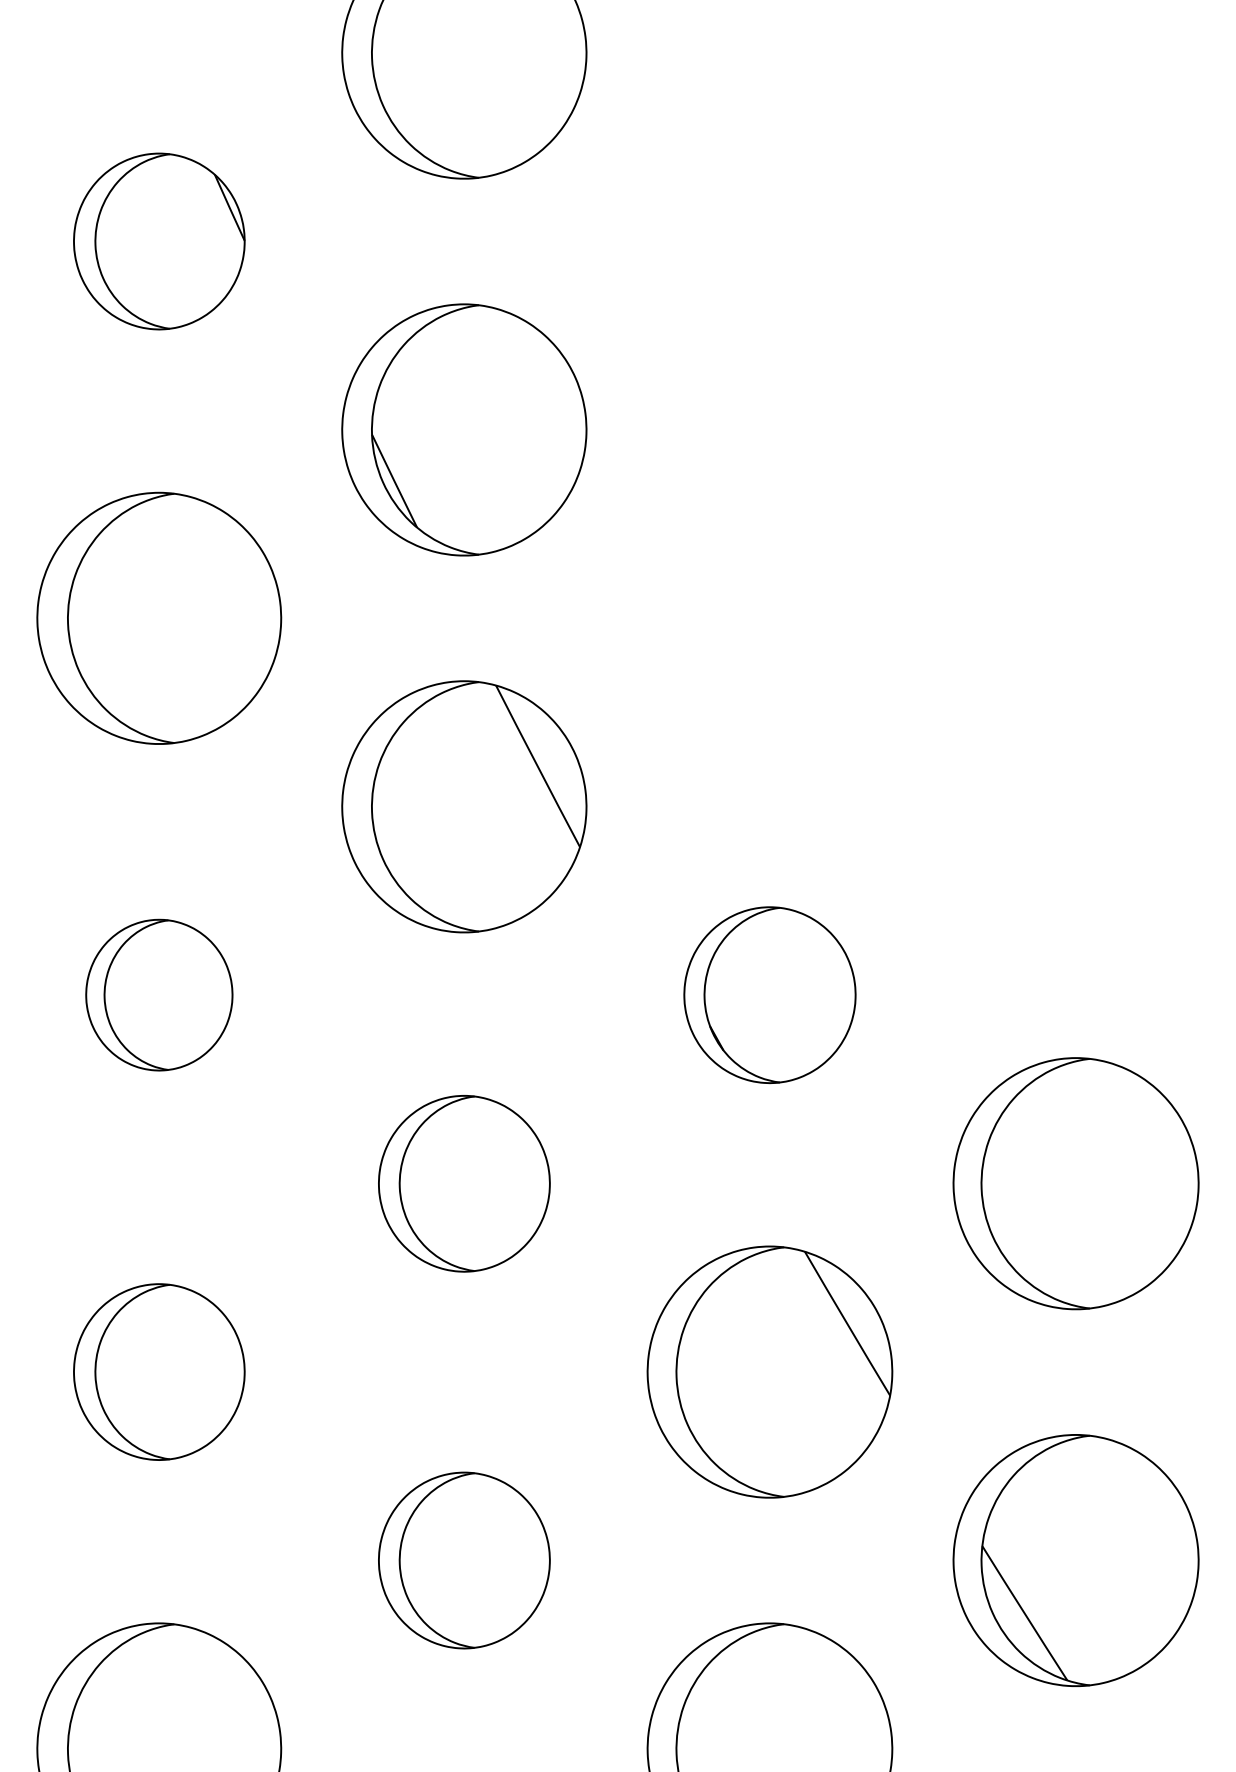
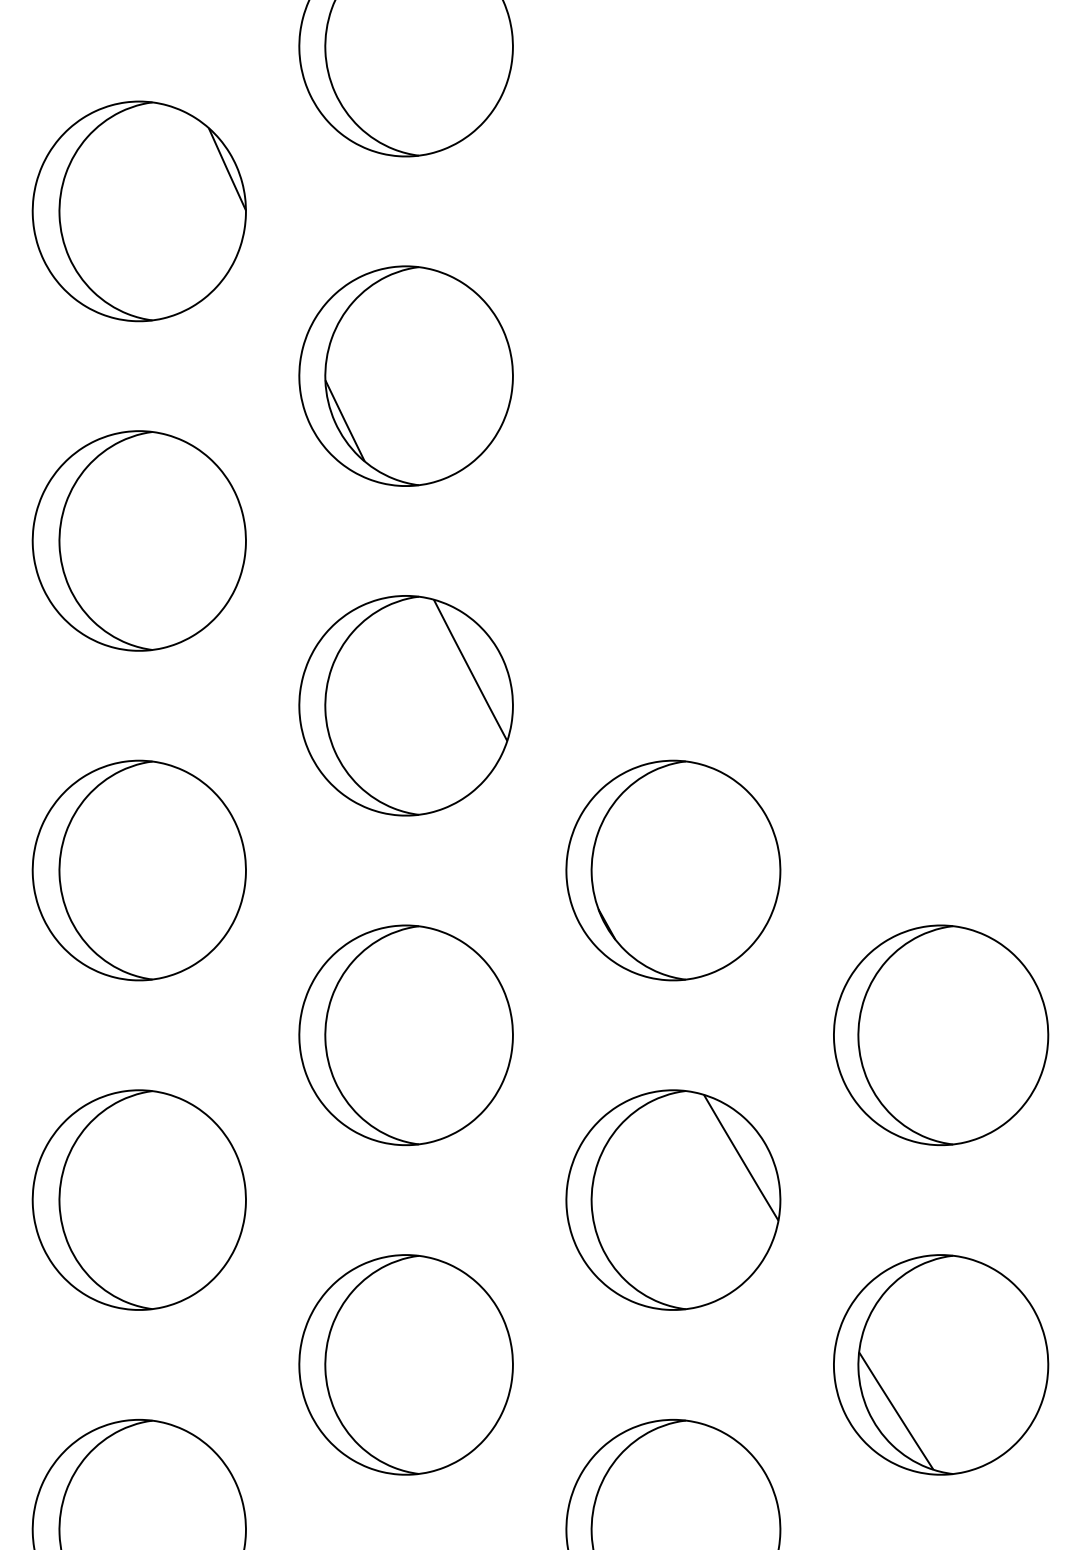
part: (159, 241) -> (139, 211), size x1.43
part: (159, 994) -> (139, 869), size x1.67
part: (769, 994) -> (672, 869), size x1.43
part: (464, 1183) -> (406, 1035), size x1.43
part: (159, 1371) -> (139, 1199), size x1.43
part: (464, 1560) -> (406, 1364), size x1.43

